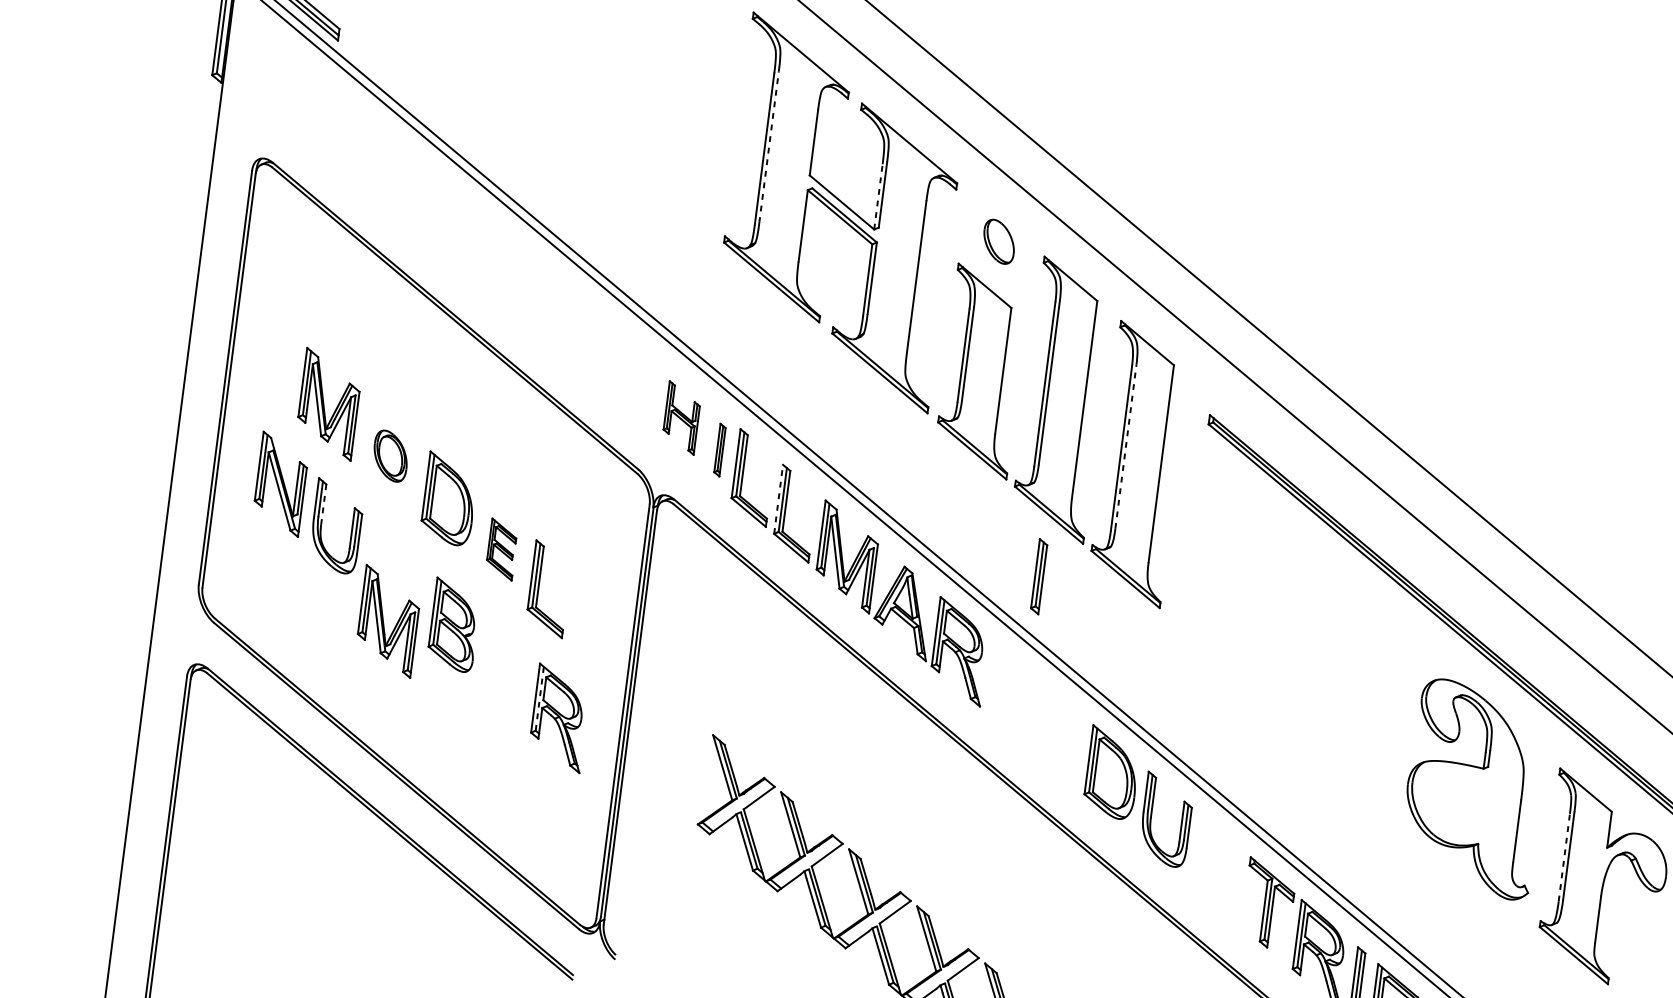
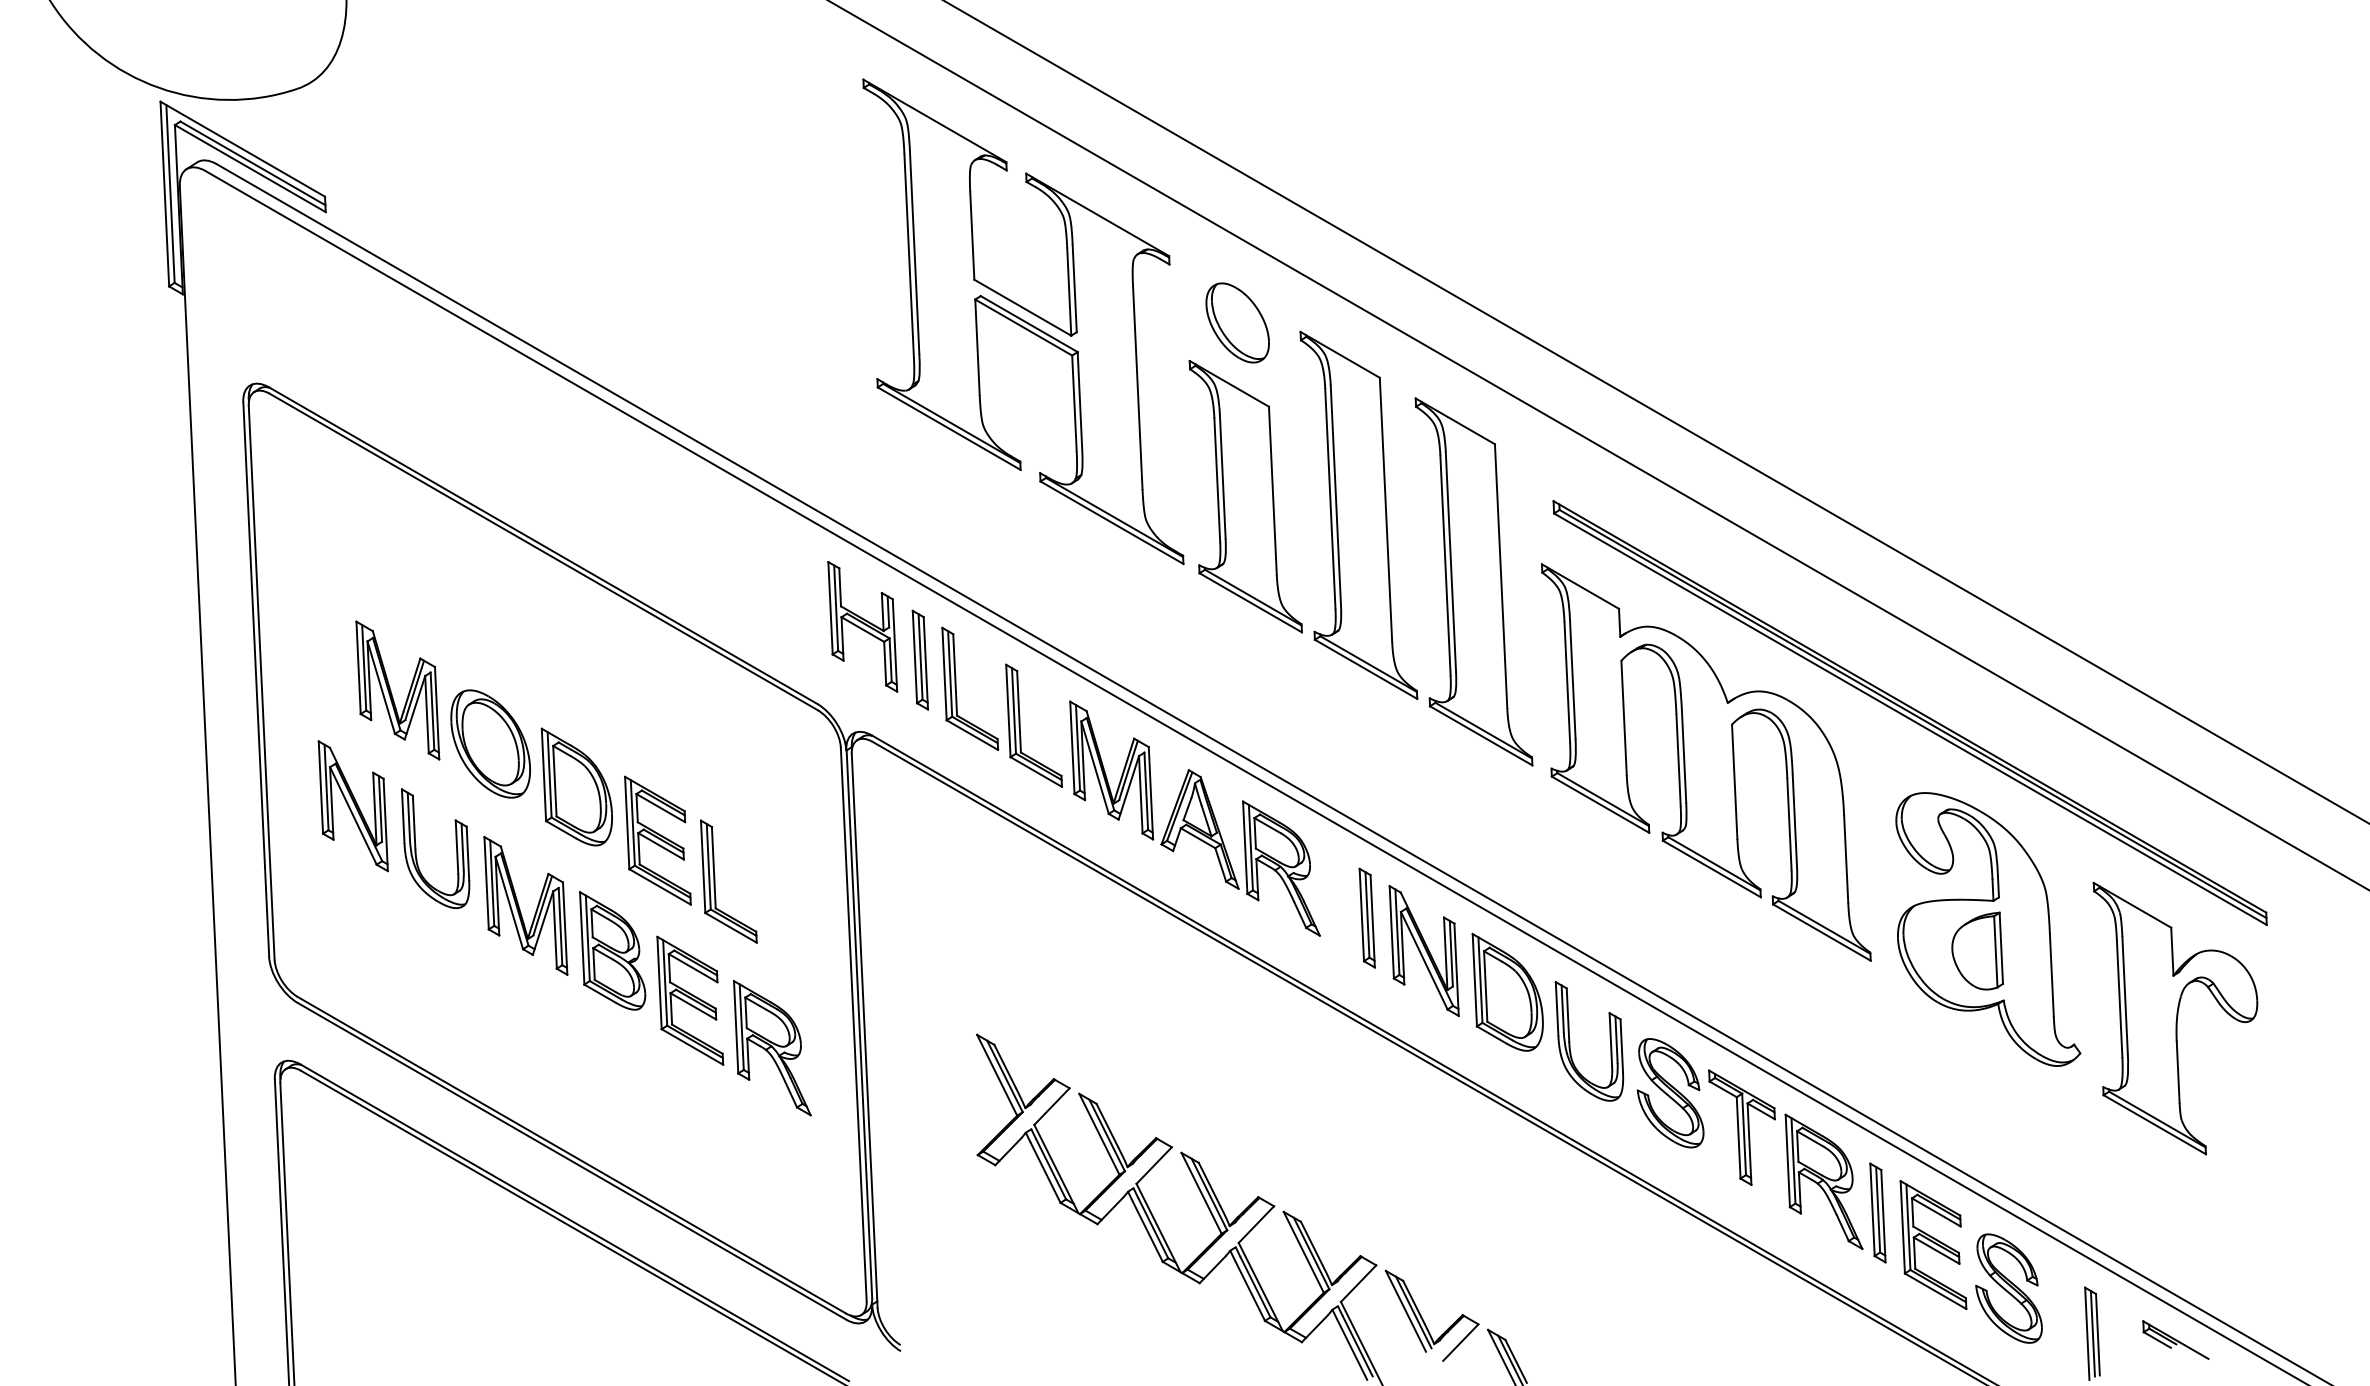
line: (769, 146) -> (914, 251), dashed -> solid
line: (878, 197) -> (1069, 292), dashed -> solid
part: (999, 241) -> (1237, 322), size x1.43
part: (681, 417) -> (862, 626), size x1.43
line: (1125, 446) -> (1450, 561), dashed -> solid
part: (719, 449) -> (919, 659), size x1.43
part: (390, 455) -> (490, 743), size x1.67
line: (778, 499) -> (1008, 710), dashed -> solid
line: (324, 504) -> (414, 822), dashed -> solid
part: (501, 549) -> (657, 840), size x1.67
part: (1038, 576) -> (1366, 917), moved
part: (388, 621) -> (525, 905), moved
part: (1288, 628) -> (1705, 762), added
part: (505, 672) -> (690, 1000), added
line: (539, 698) -> (741, 1027), dashed -> solid
part: (1054, 731) -> (1423, 950), added
part: (1465, 803) -> (1977, 950), added
line: (1564, 857) -> (2119, 998), dashed -> solid
part: (1219, 869) -> (1670, 1093), added

